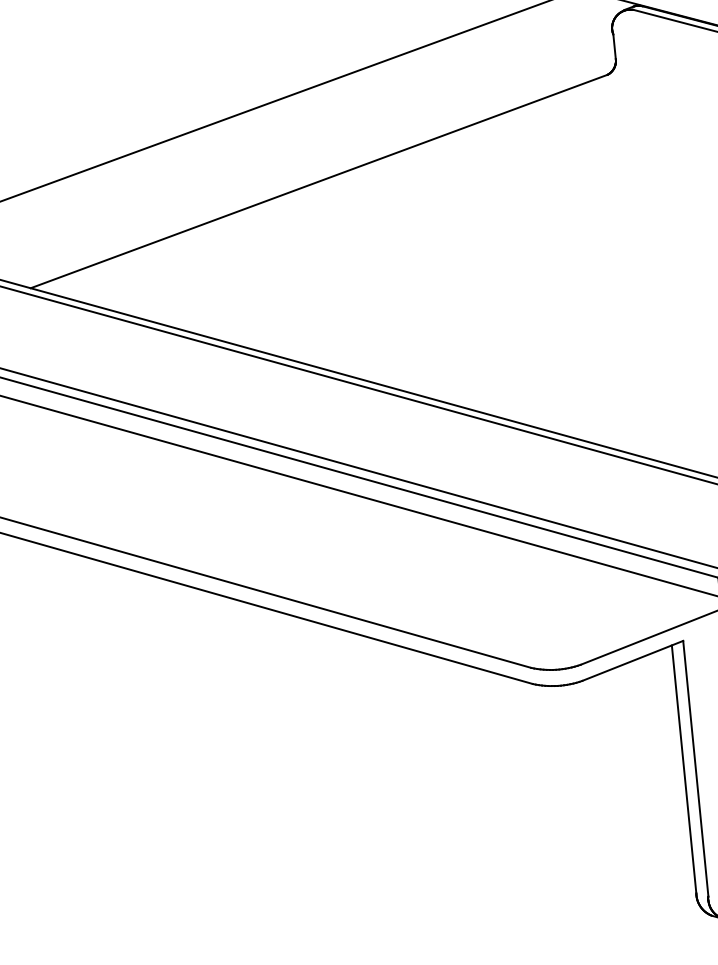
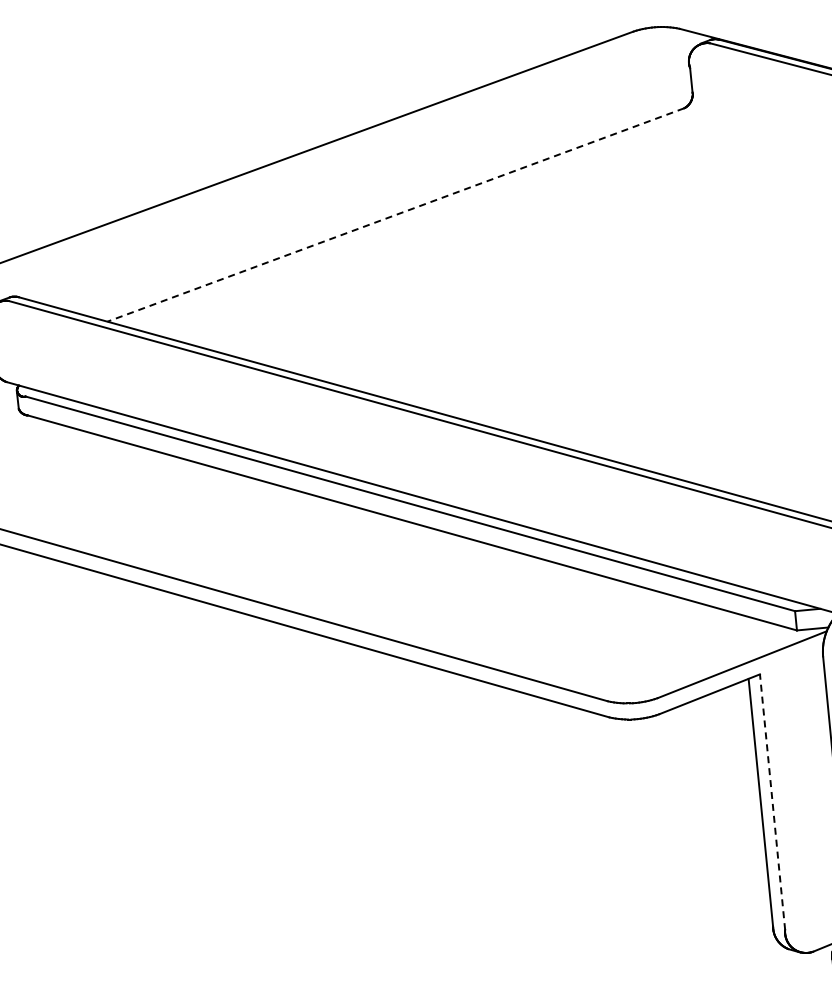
line: (318, 182) -> (395, 215), solid -> dashed
line: (695, 768) -> (772, 801), solid -> dashed

